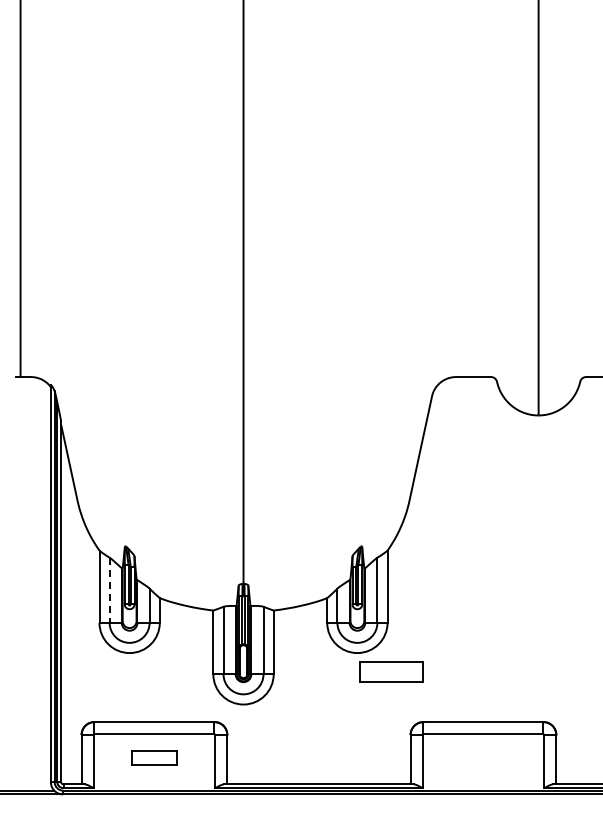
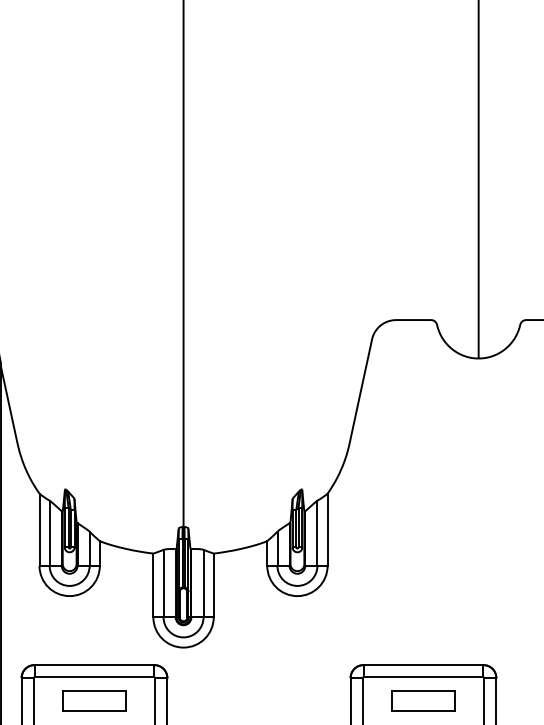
line: (109, 590) -> (49, 533), dashed -> solid
part: (391, 671) -> (423, 700), moved
part: (154, 757) -> (94, 700), size x1.43

